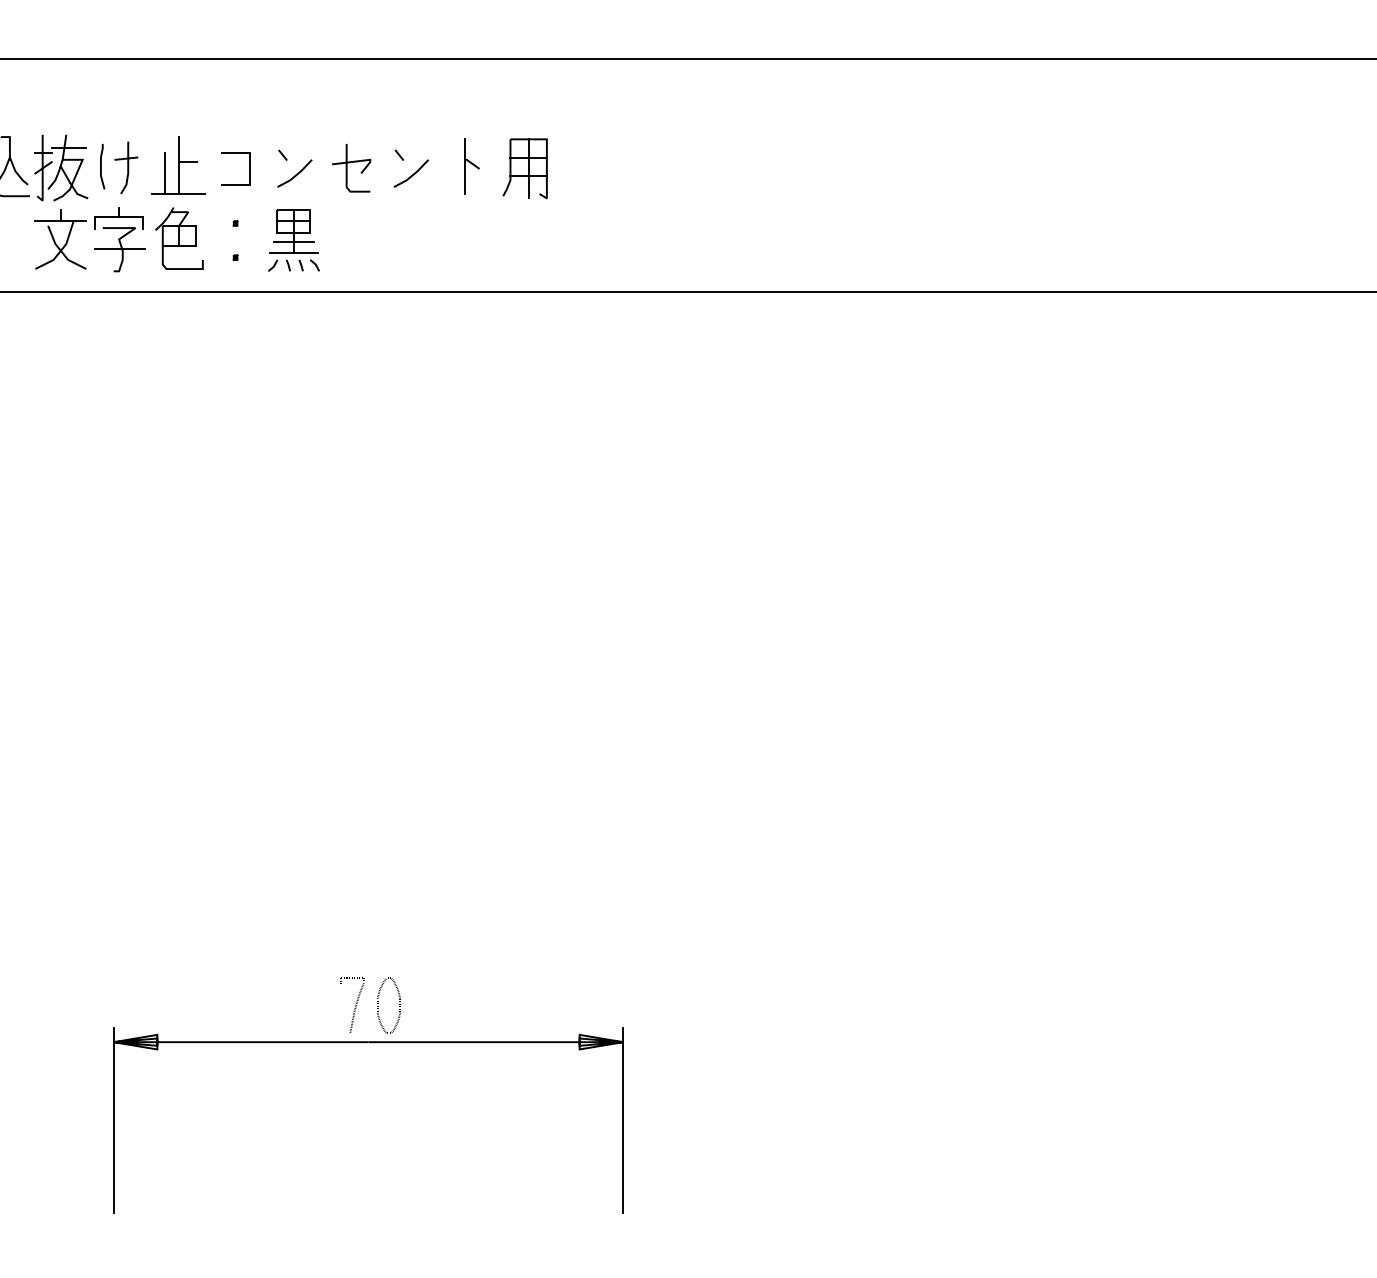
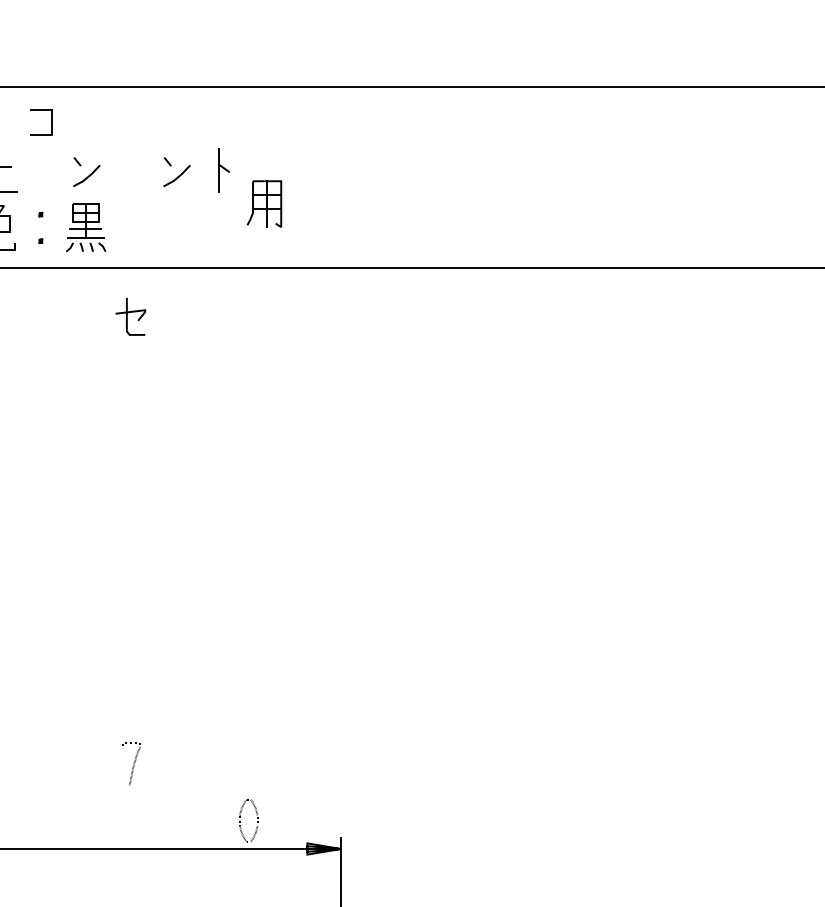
line: (249, 168) -> (51, 122), moved
part: (351, 168) -> (130, 316), moved
part: (524, 168) -> (263, 203), moved
curve: (355, 1004) -> (133, 763), moved
part: (378, 1006) -> (240, 821), moved

